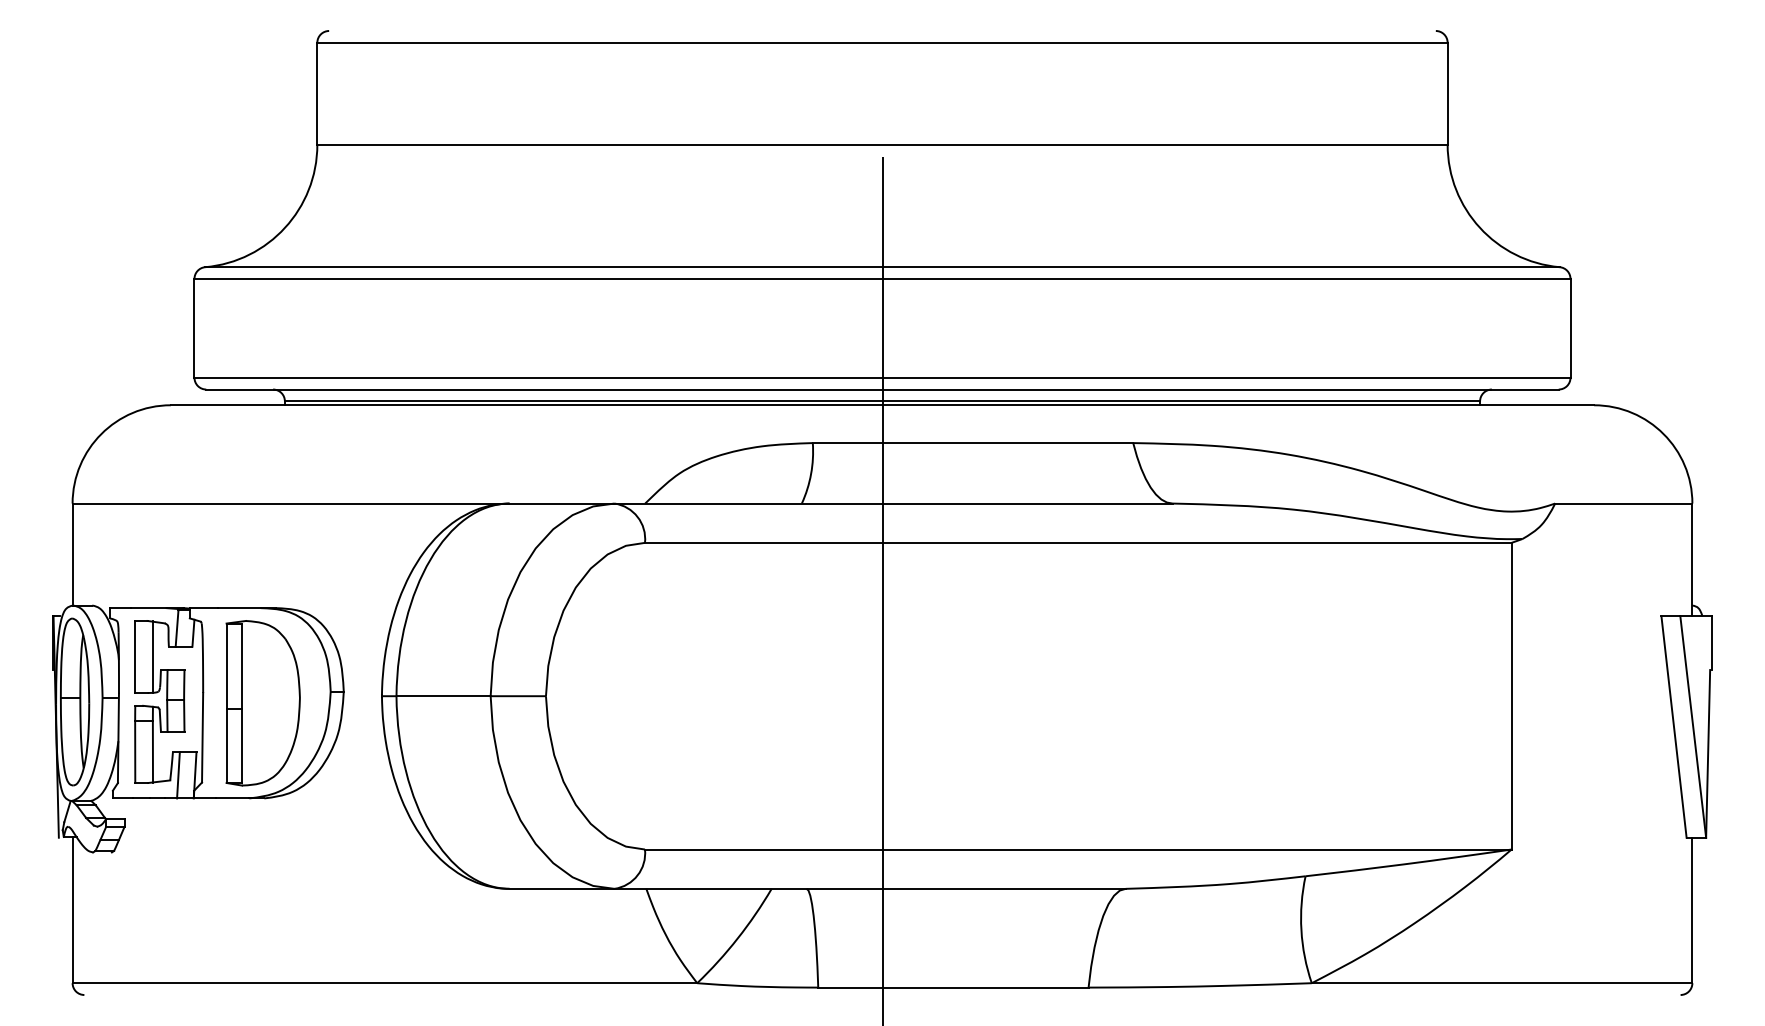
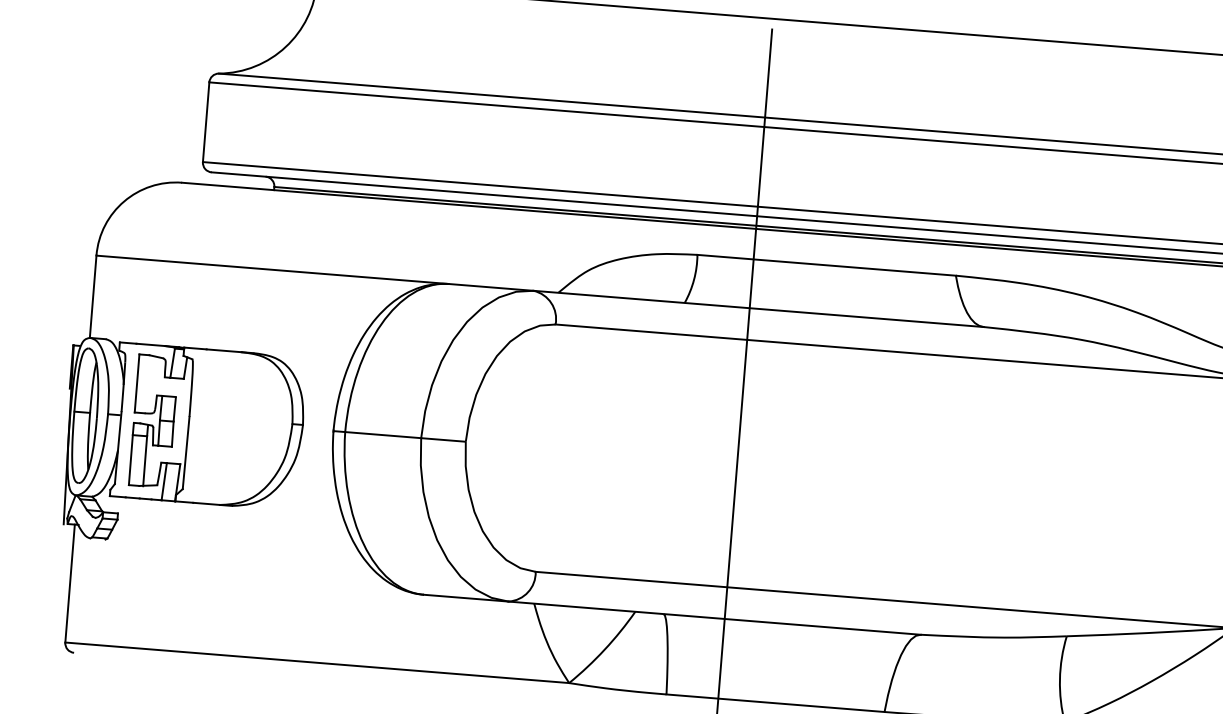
line: (153, 656) -> (151, 384), removed
part: (262, 703) -> (236, 429), removed

